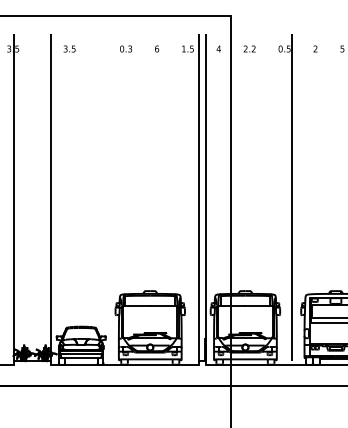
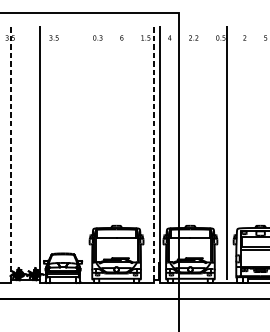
line: (14, 197) -> (11, 153), solid -> dashed
line: (198, 197) -> (154, 153), solid -> dashed

